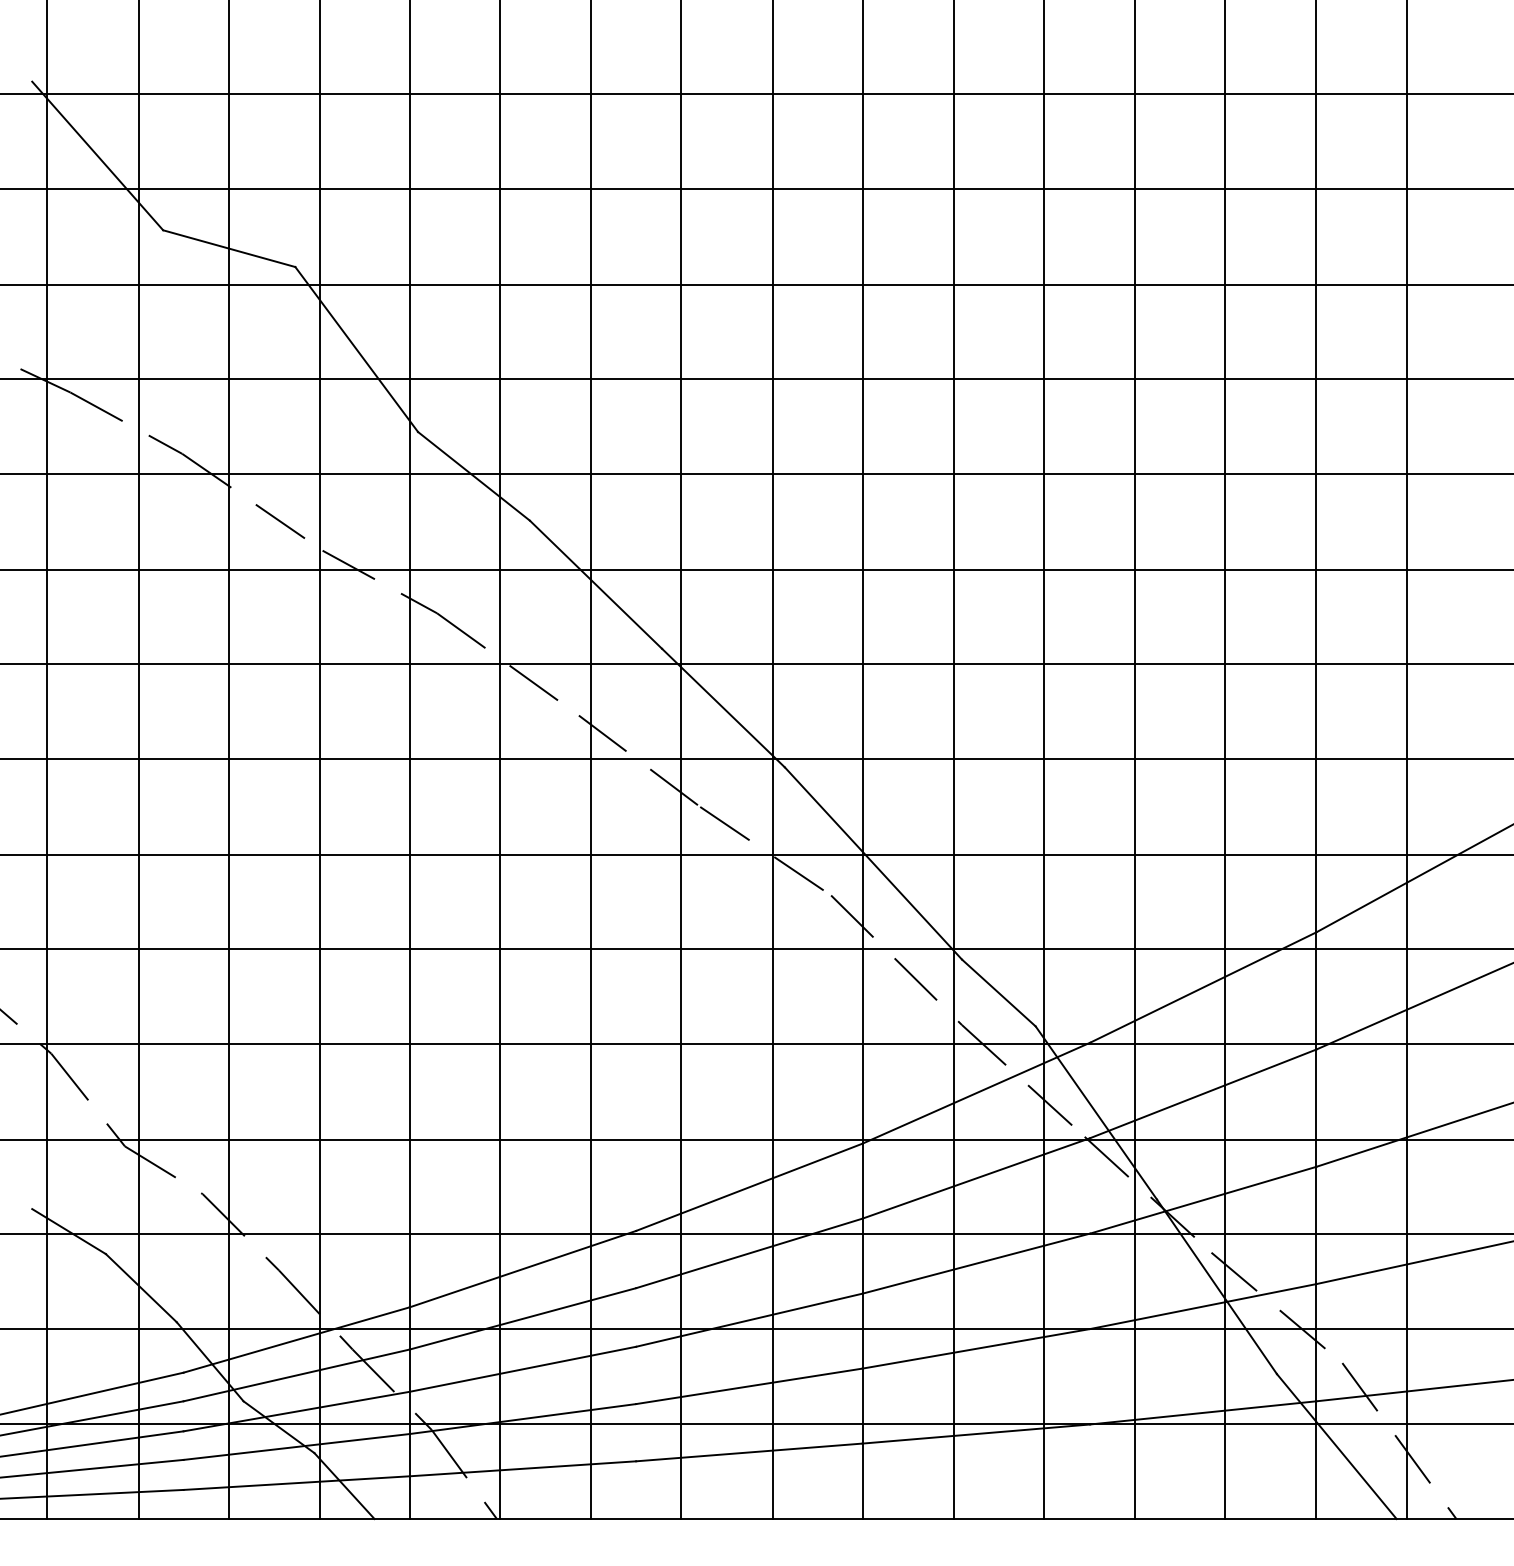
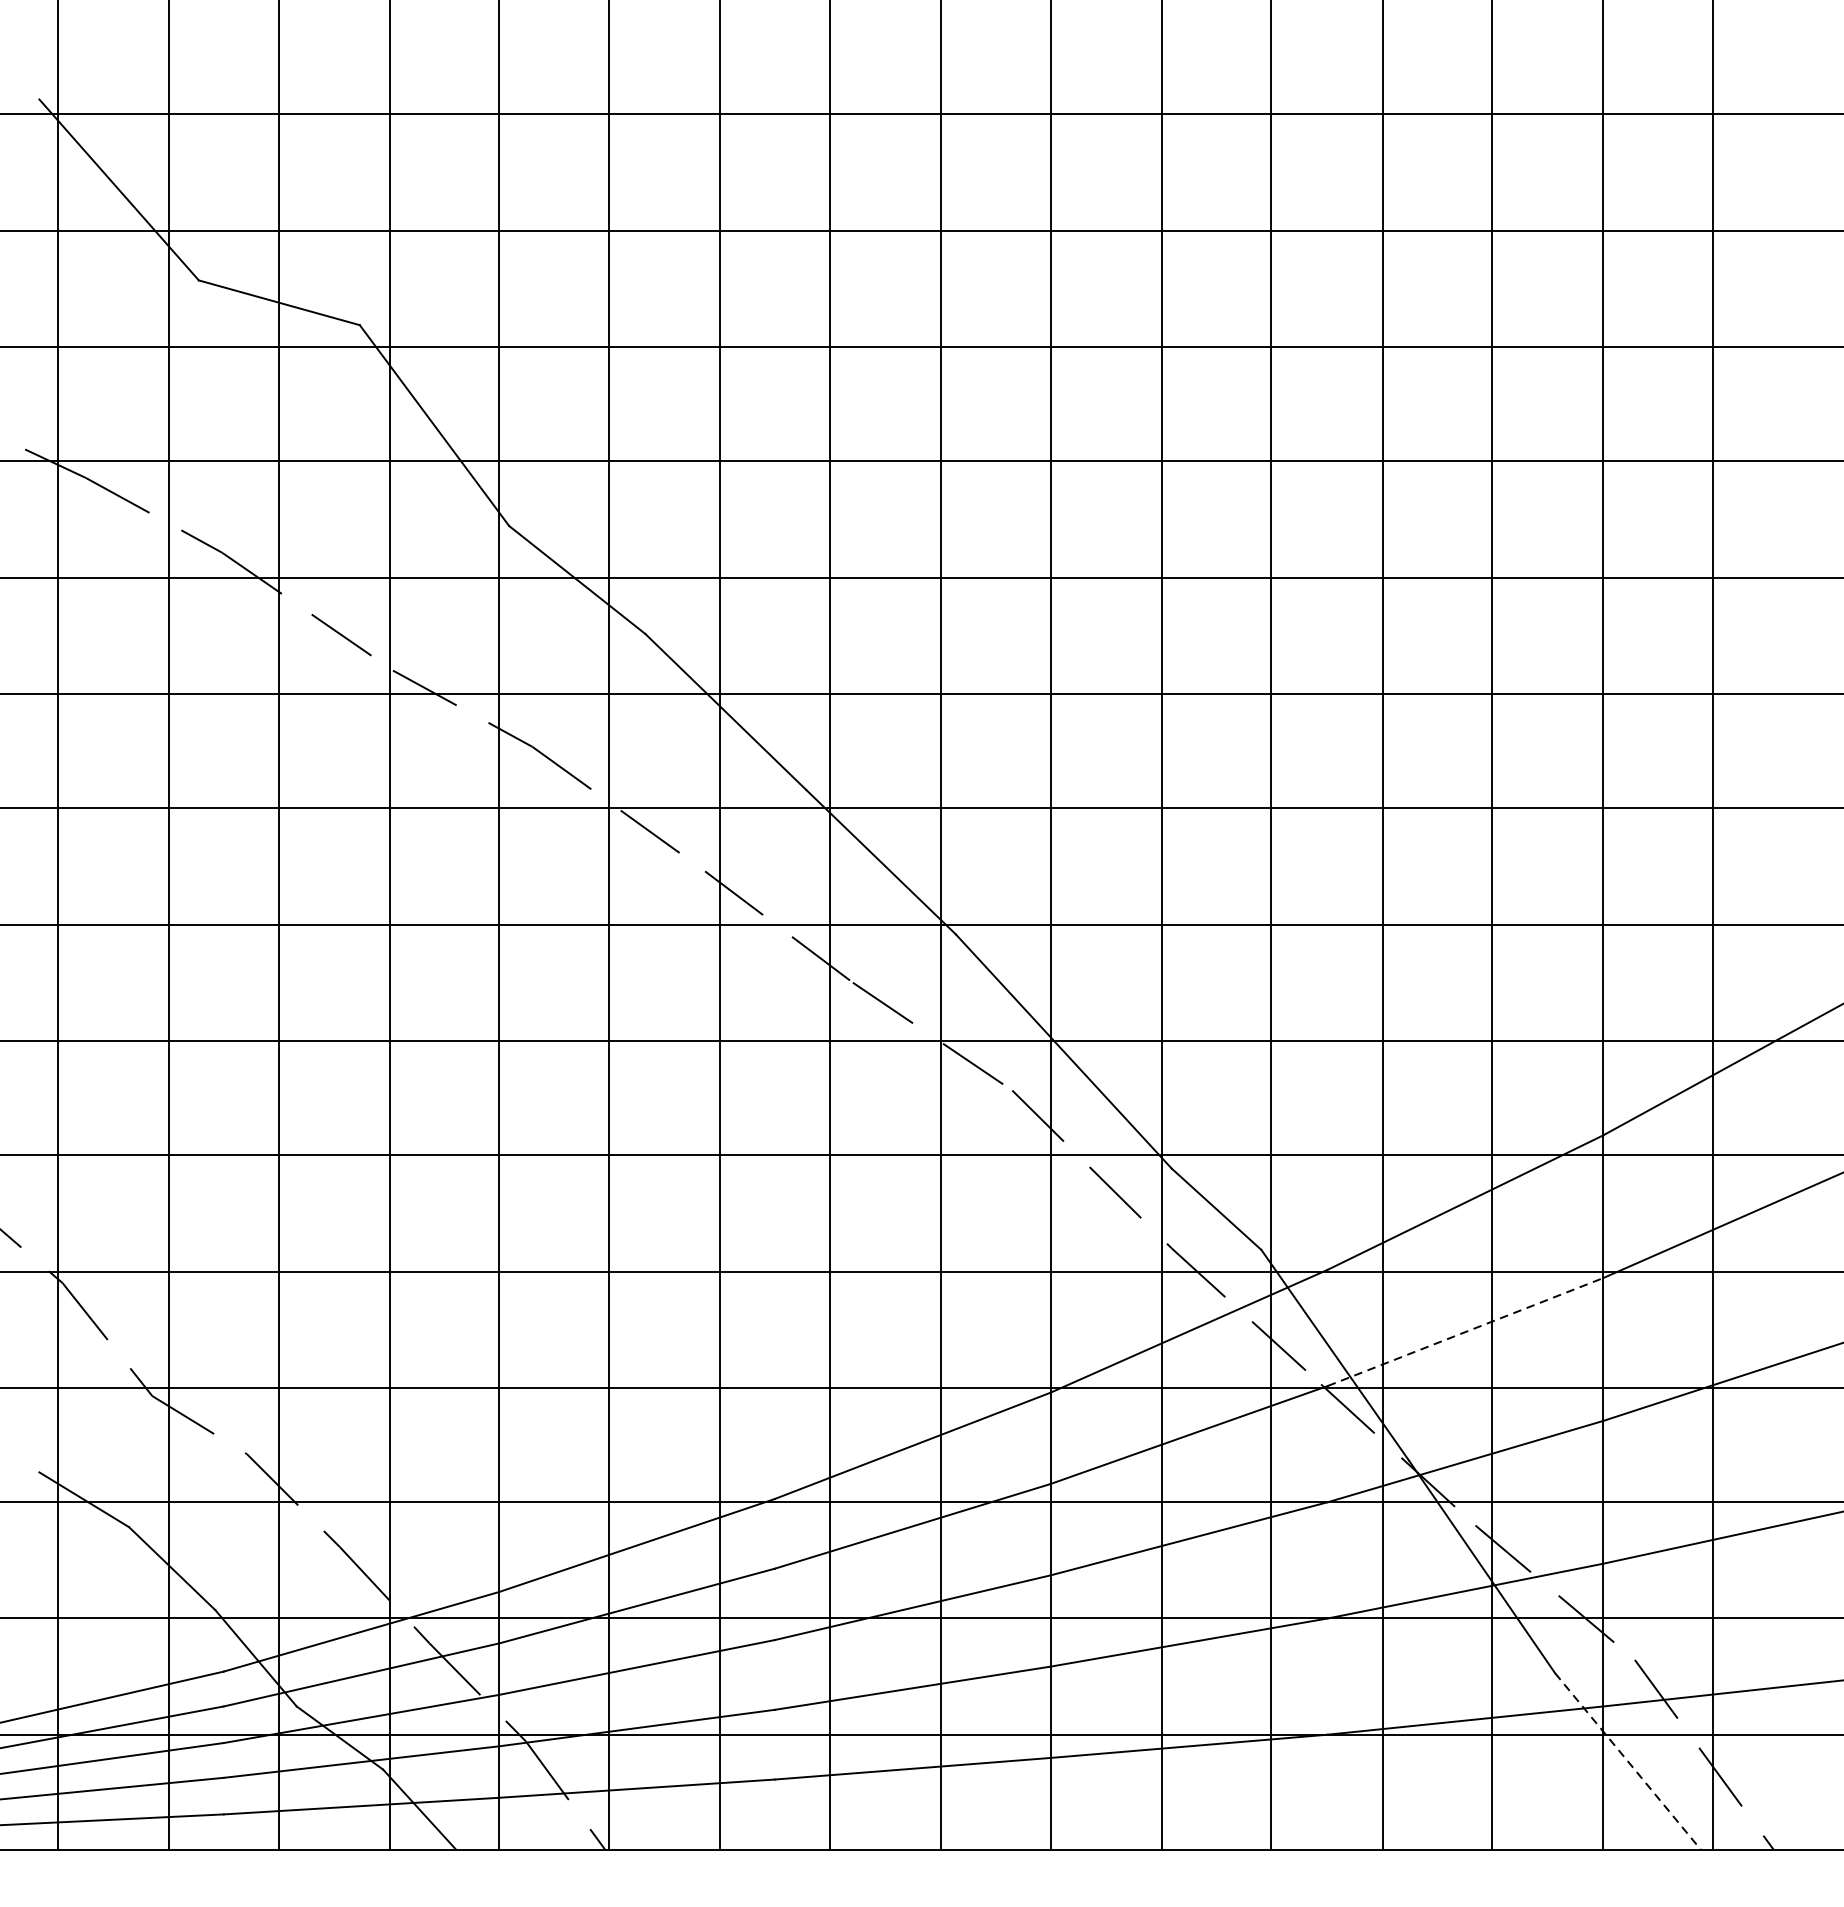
line: (1203, 1093) -> (1465, 1331), solid -> dashed
line: (1337, 1446) -> (1628, 1761), solid -> dashed

